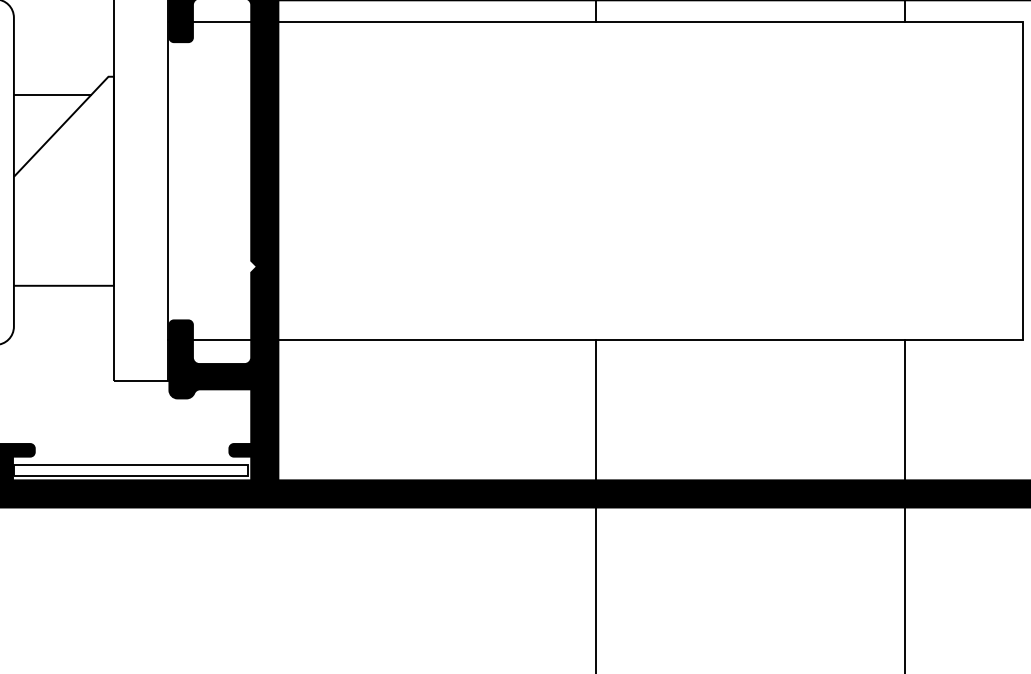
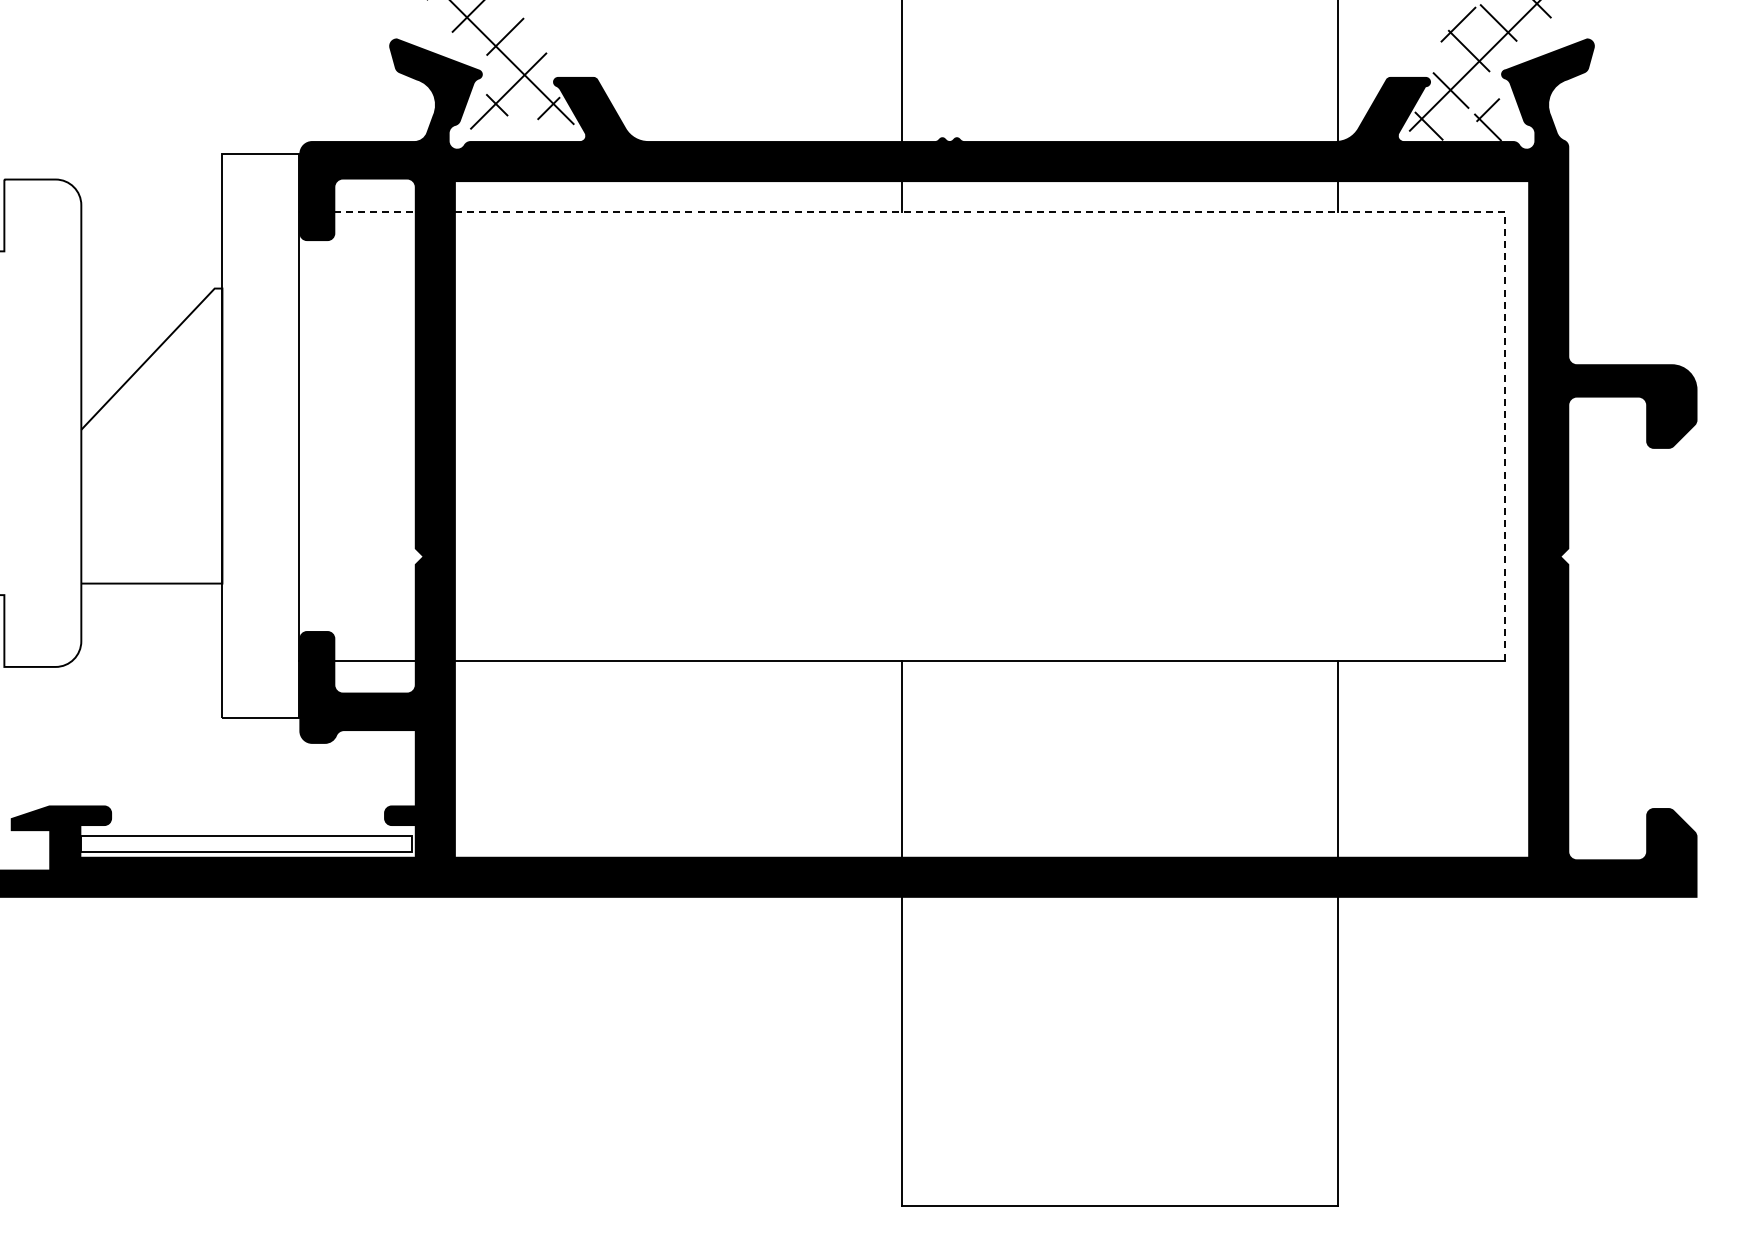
line: (755, 22) -> (1127, 211), solid -> dashed
line: (52, 95) -> (135, 314), removed

